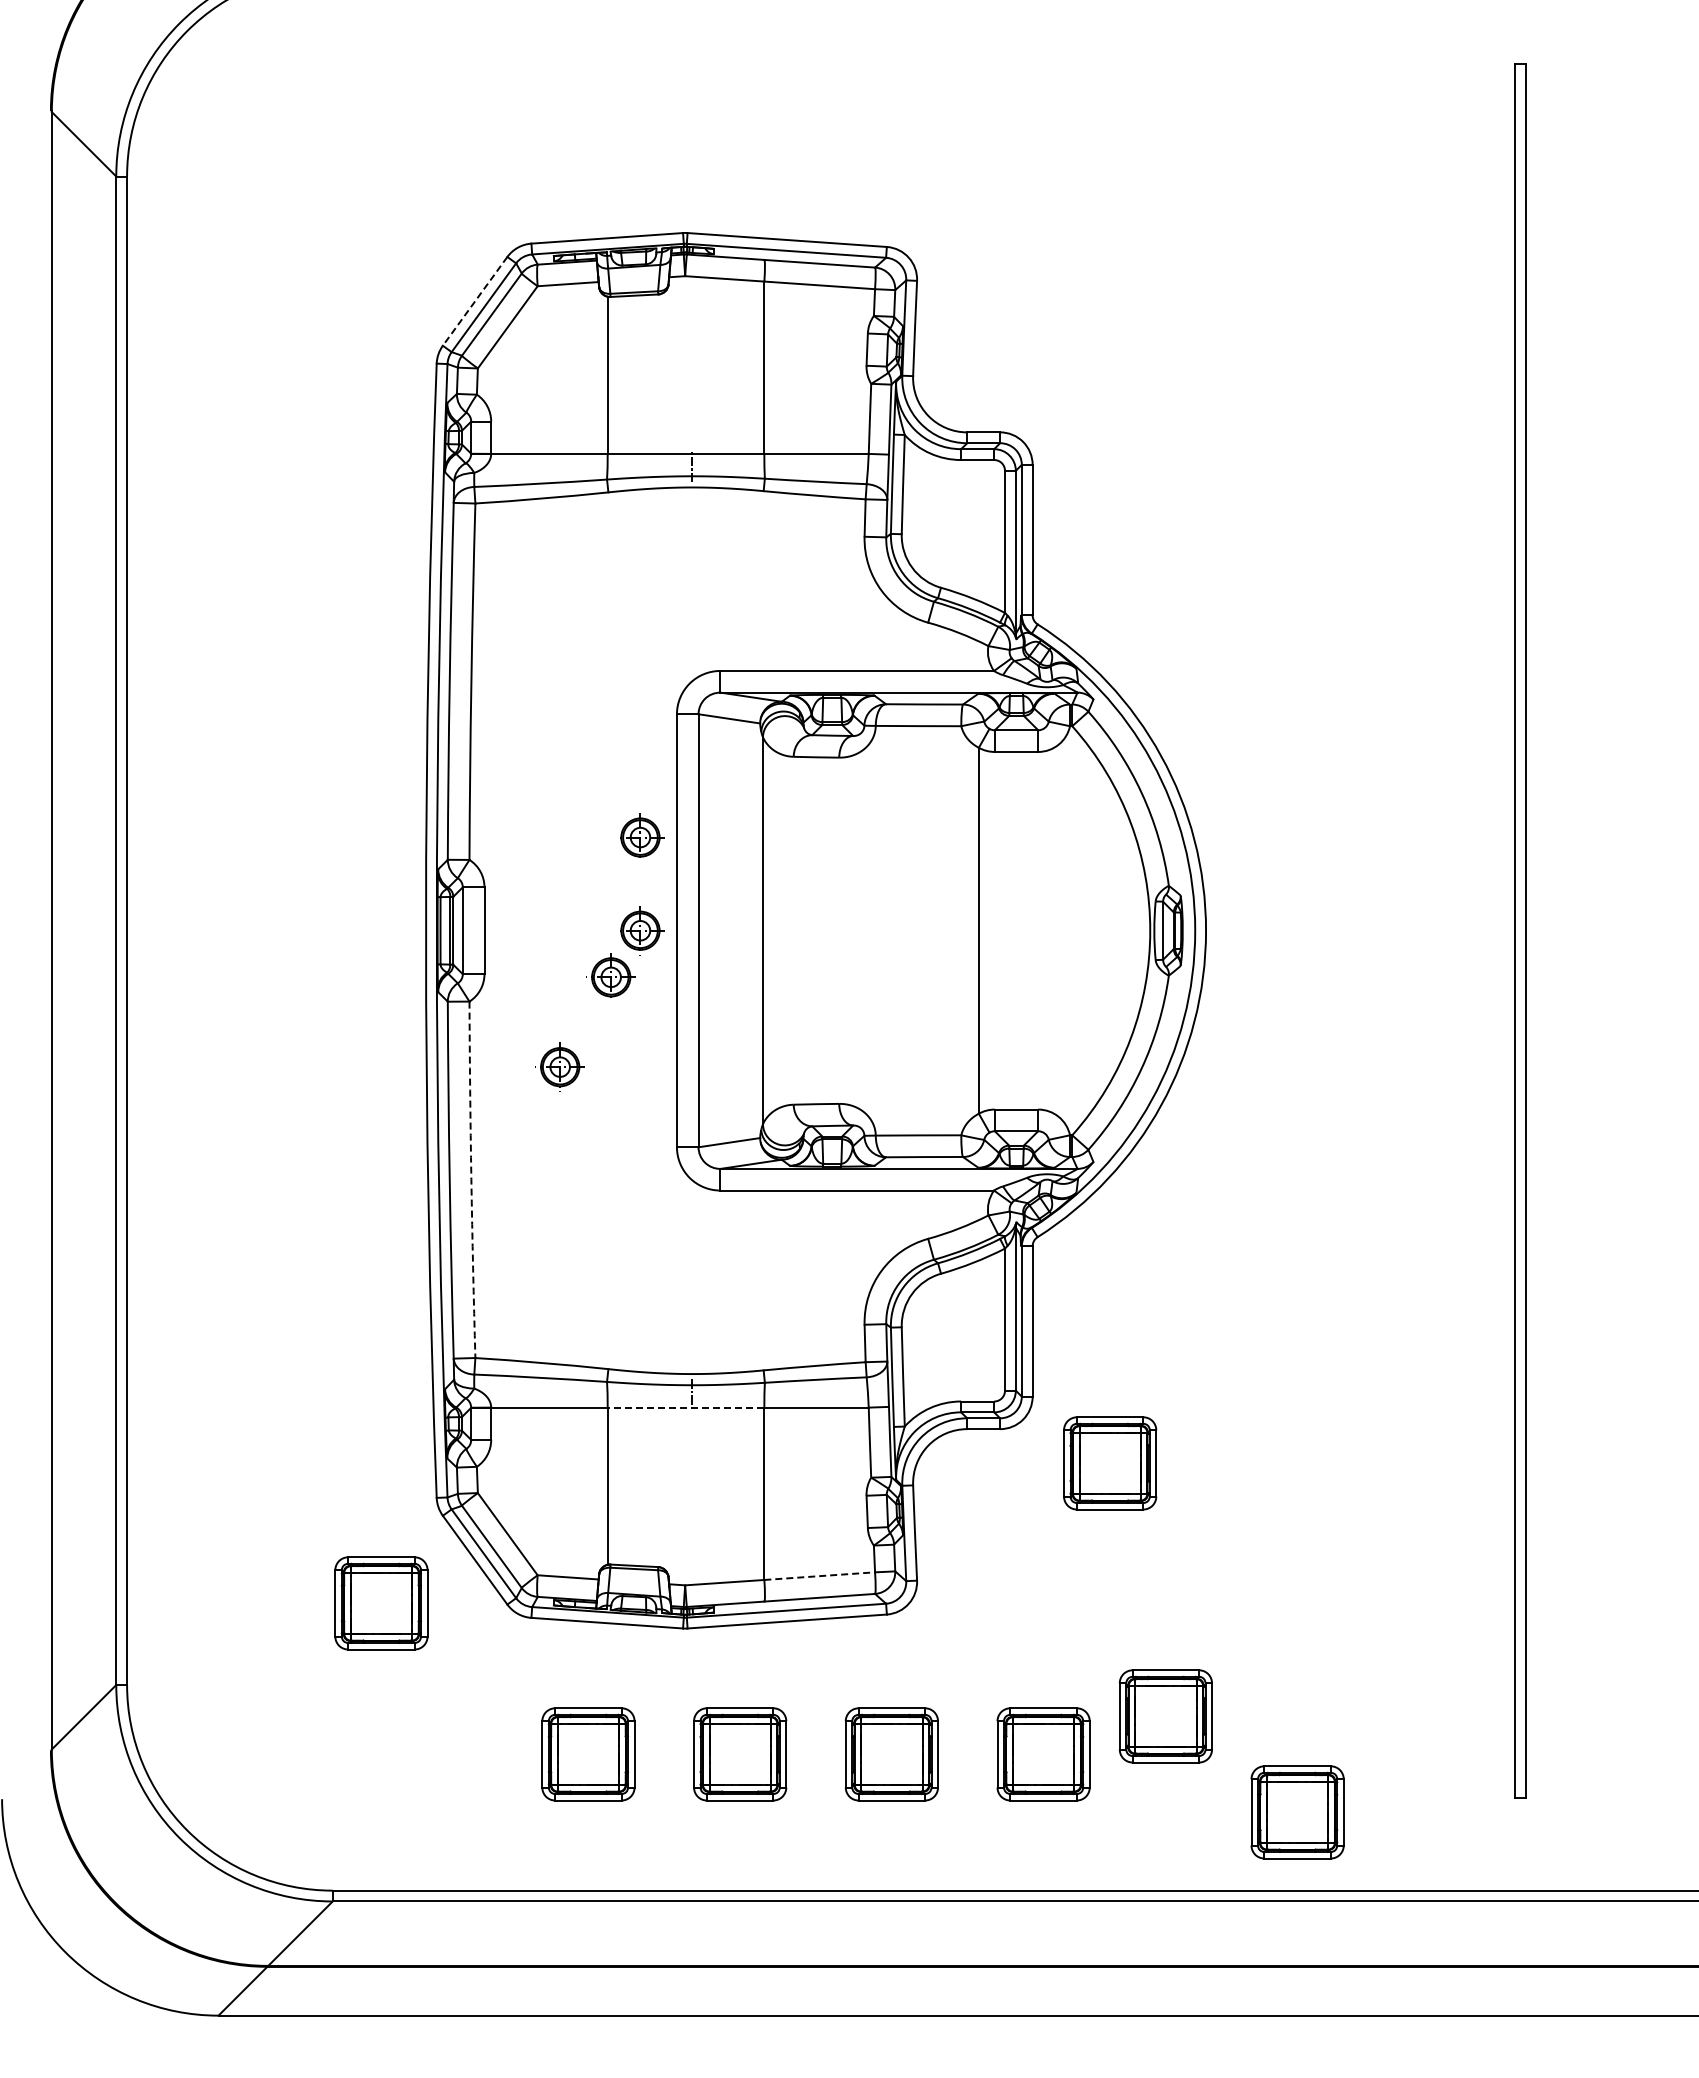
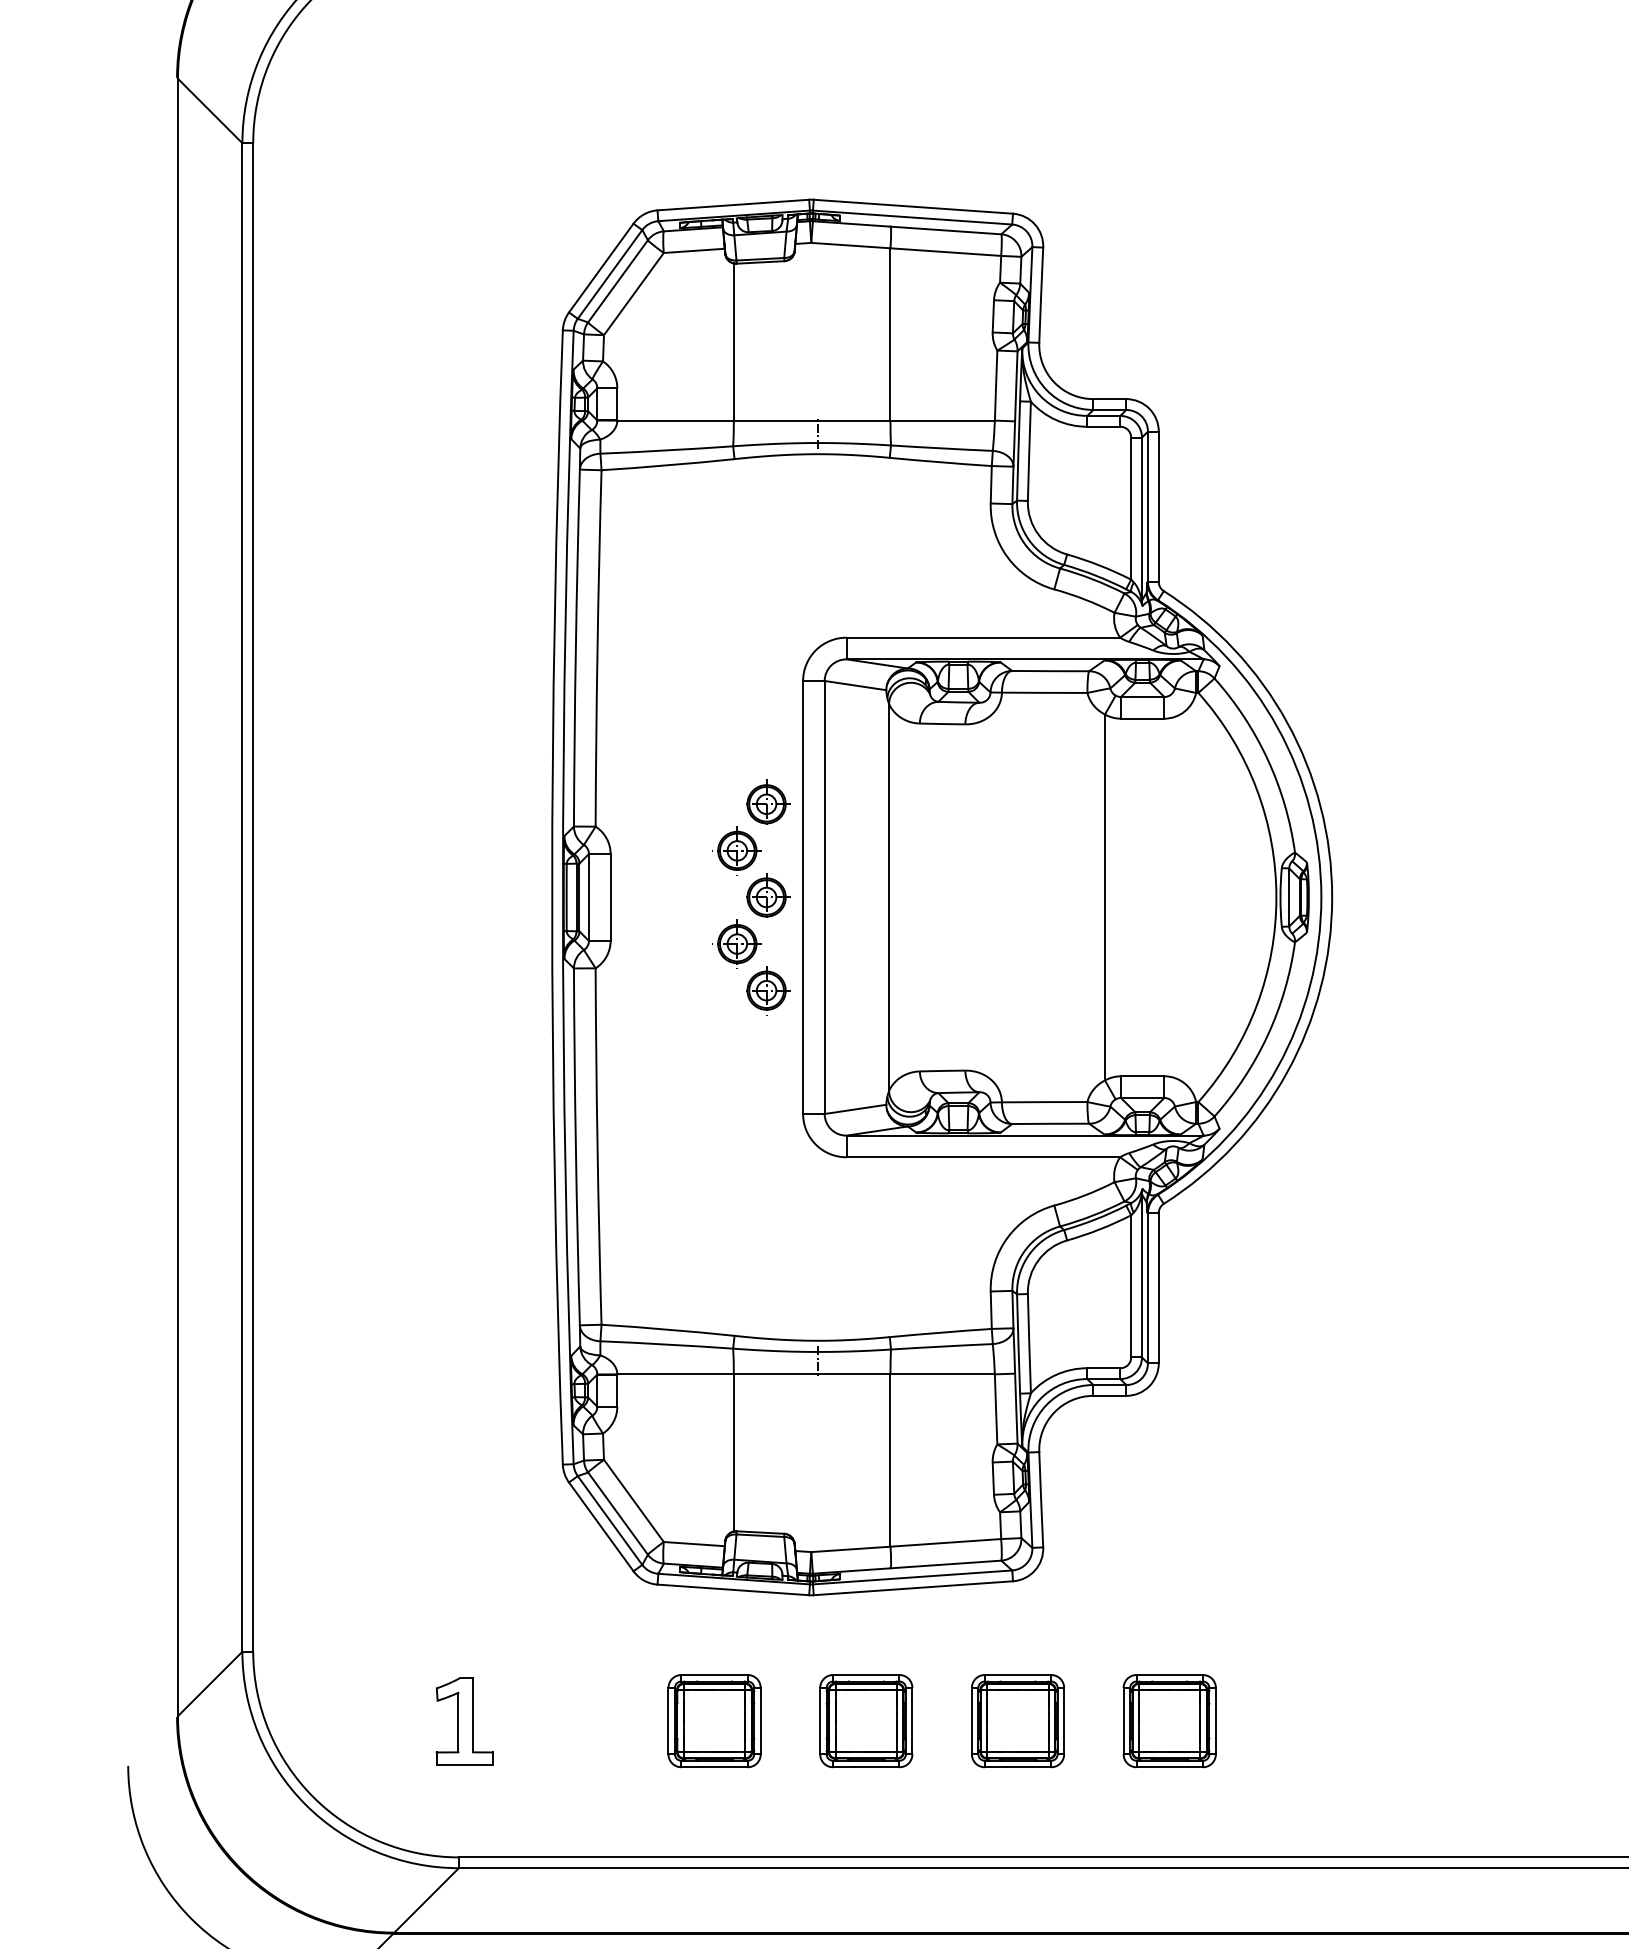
line: (475, 301) -> (601, 268), dashed -> solid
part: (642, 1023) -> (768, 990), added
part: (559, 1066) -> (736, 850), moved
arc: (471, 1179) -> (597, 1146), dashed -> solid
line: (685, 1407) -> (811, 1374), dashed -> solid
part: (1110, 1463) -> (1236, 1430), removed
line: (820, 1576) -> (946, 1543), dashed -> solid
part: (381, 1603) -> (507, 1570), removed
part: (1165, 1716) -> (1291, 1683), removed
part: (338, 1754) -> (464, 1721), added
part: (1297, 1812) -> (1423, 1779), removed

